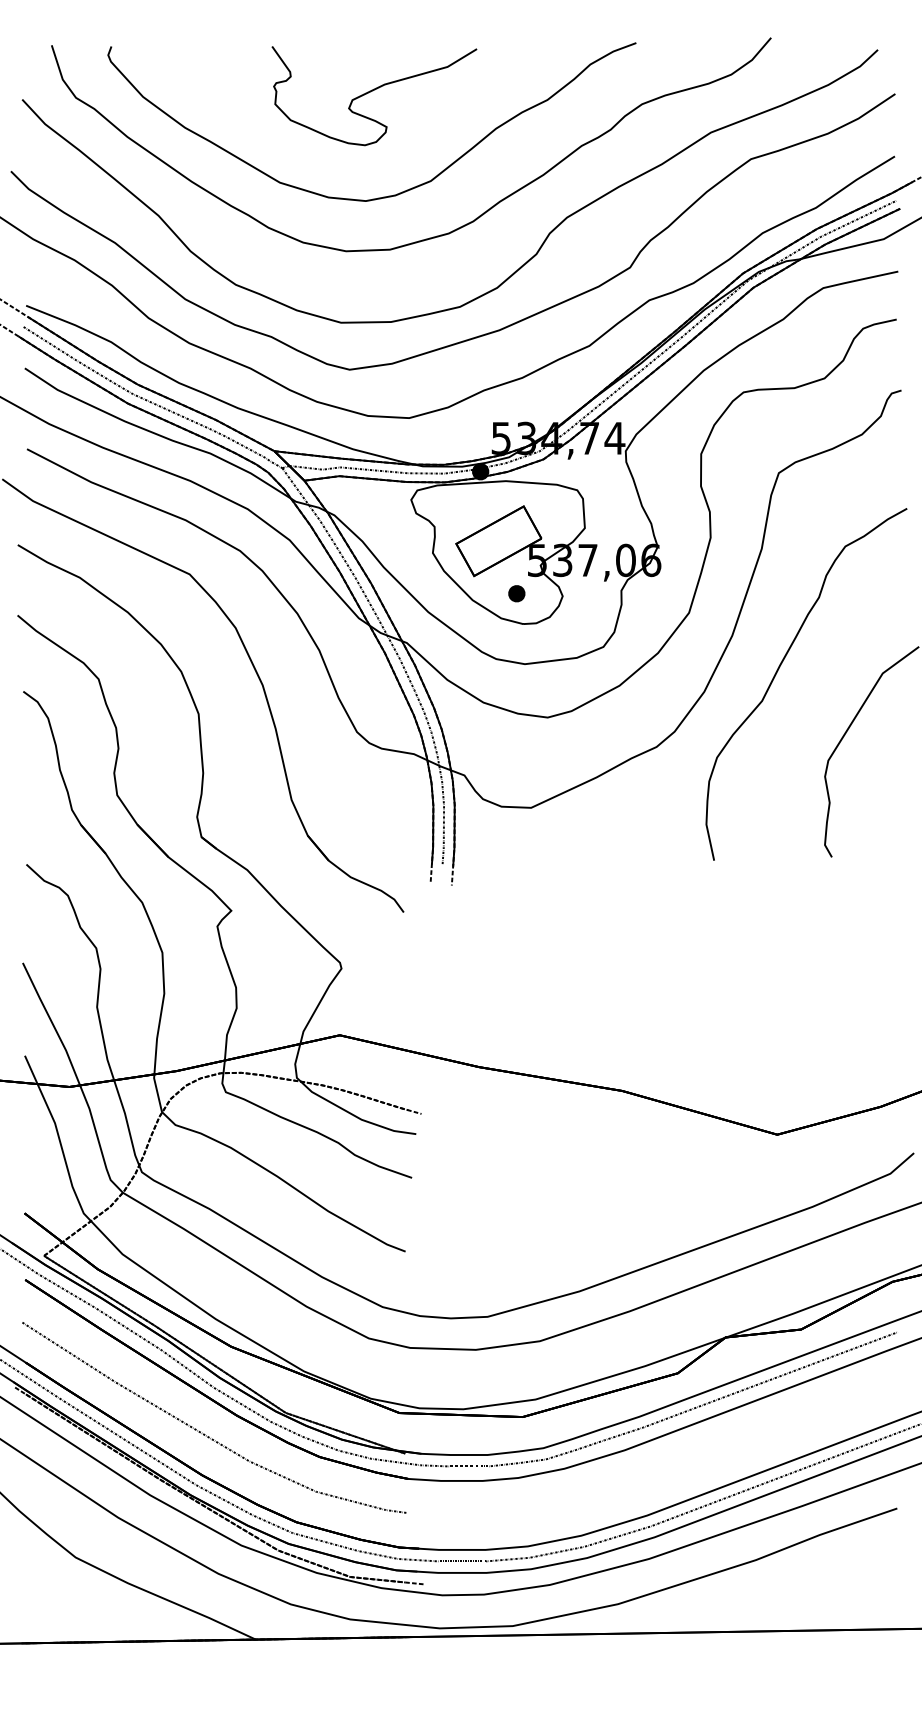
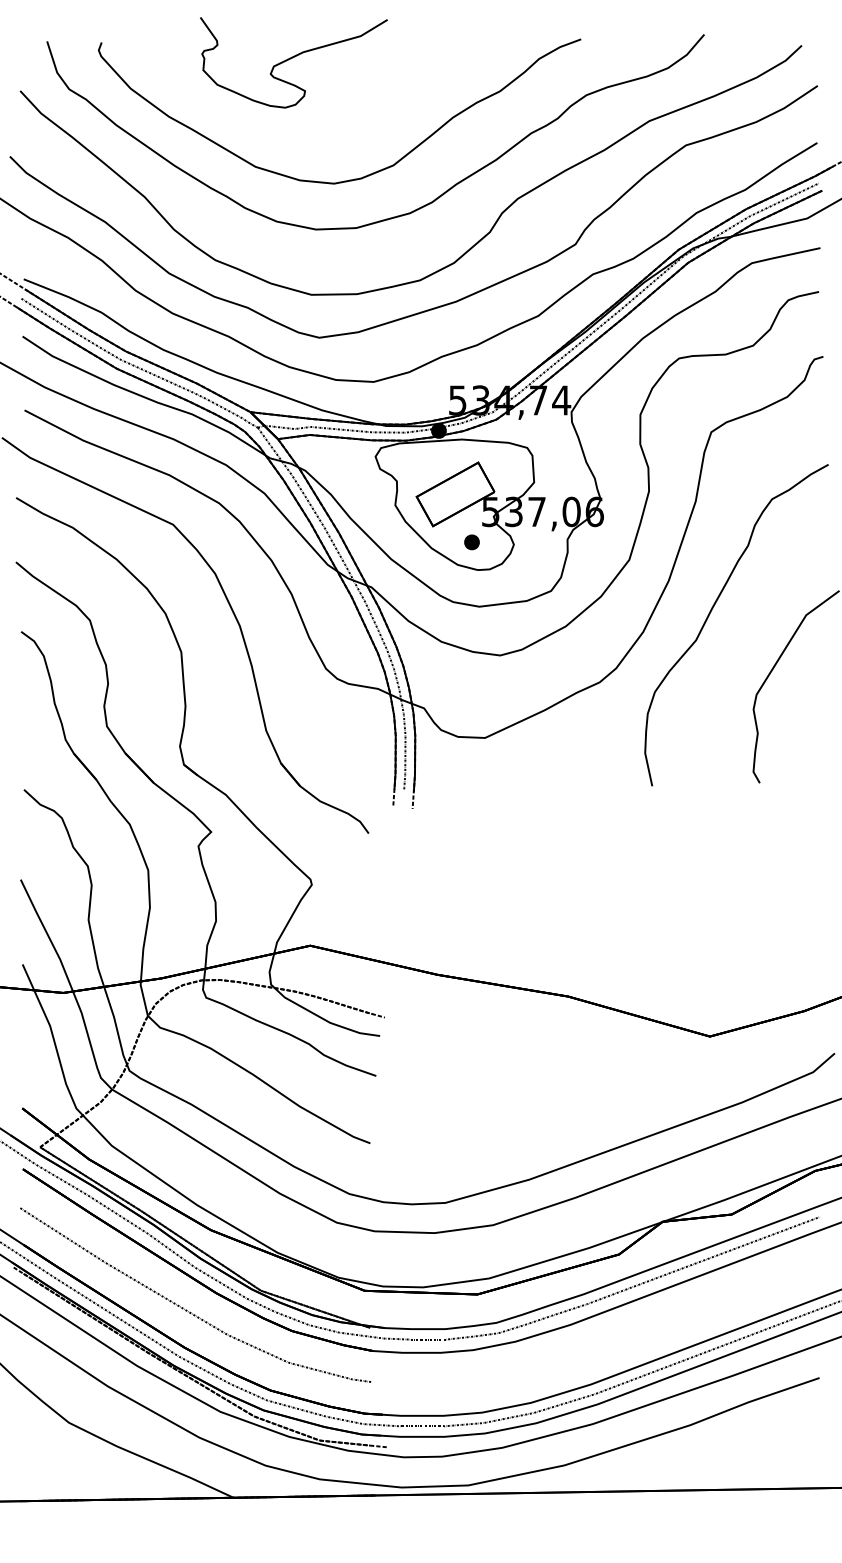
part: (373, 95) -> (293, 62), moved

